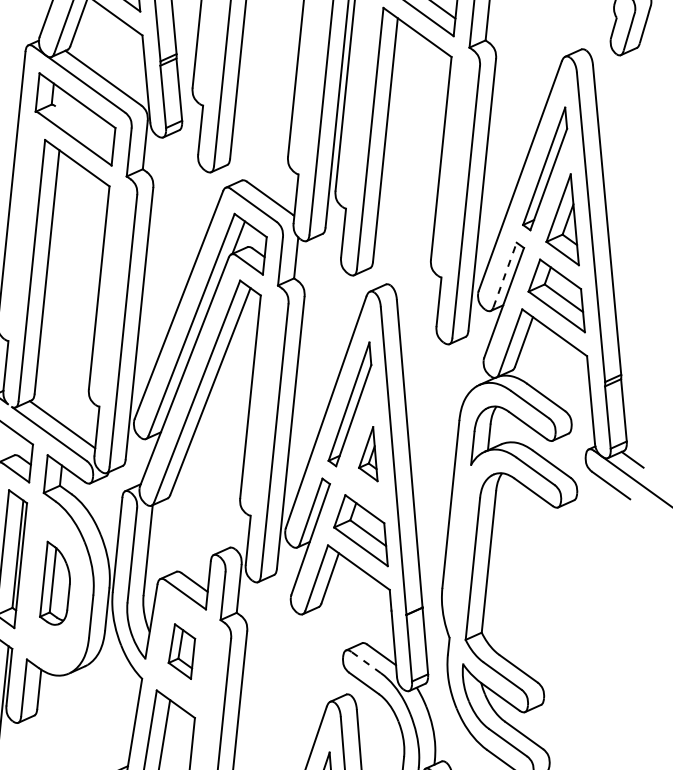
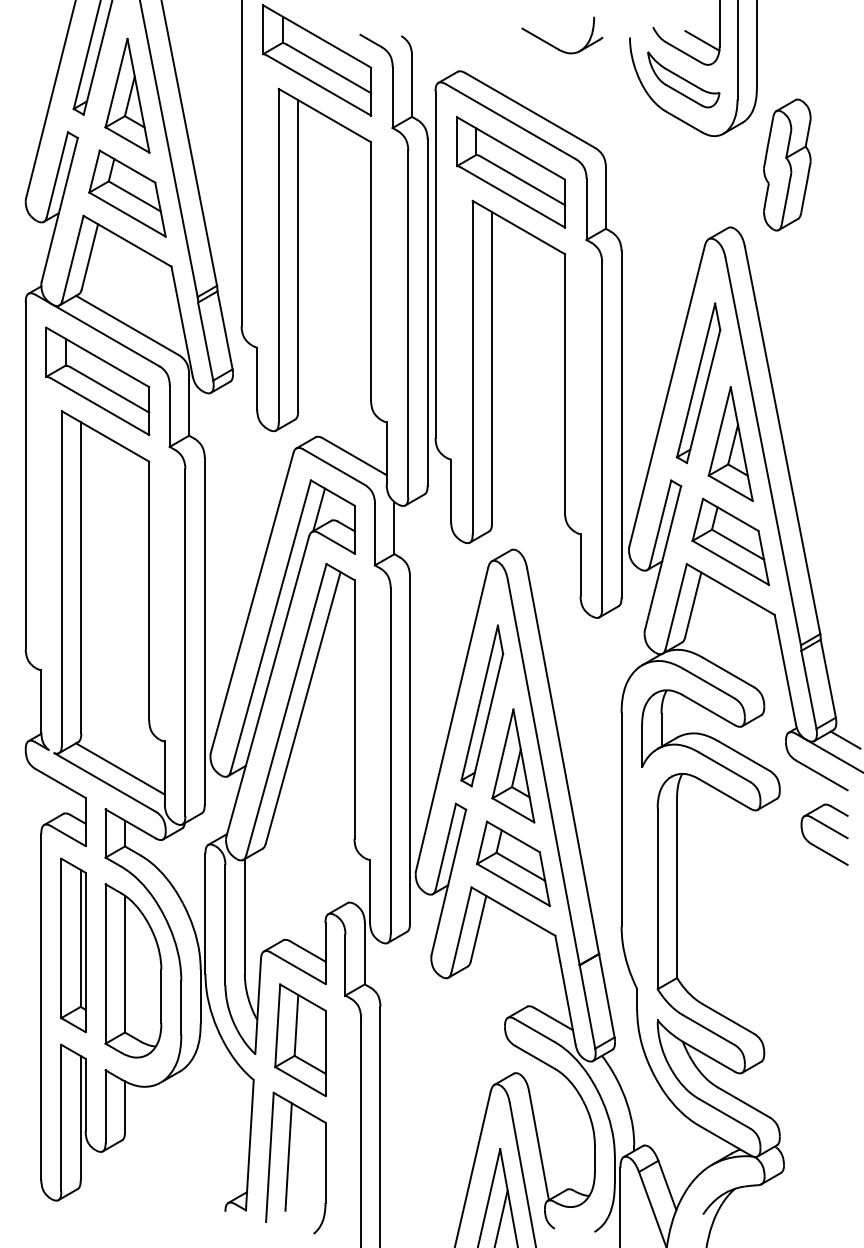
line: (84, 126) -> (109, 389), added
line: (504, 274) -> (660, 522), dashed -> solid
part: (370, 453) -> (513, 765), size x1.67
part: (612, 527) -> (828, 828), added
part: (56, 583) -> (133, 970), size x1.67
part: (181, 651) -> (300, 1040), size x1.67
line: (365, 662) -> (534, 1030), dashed -> solid

